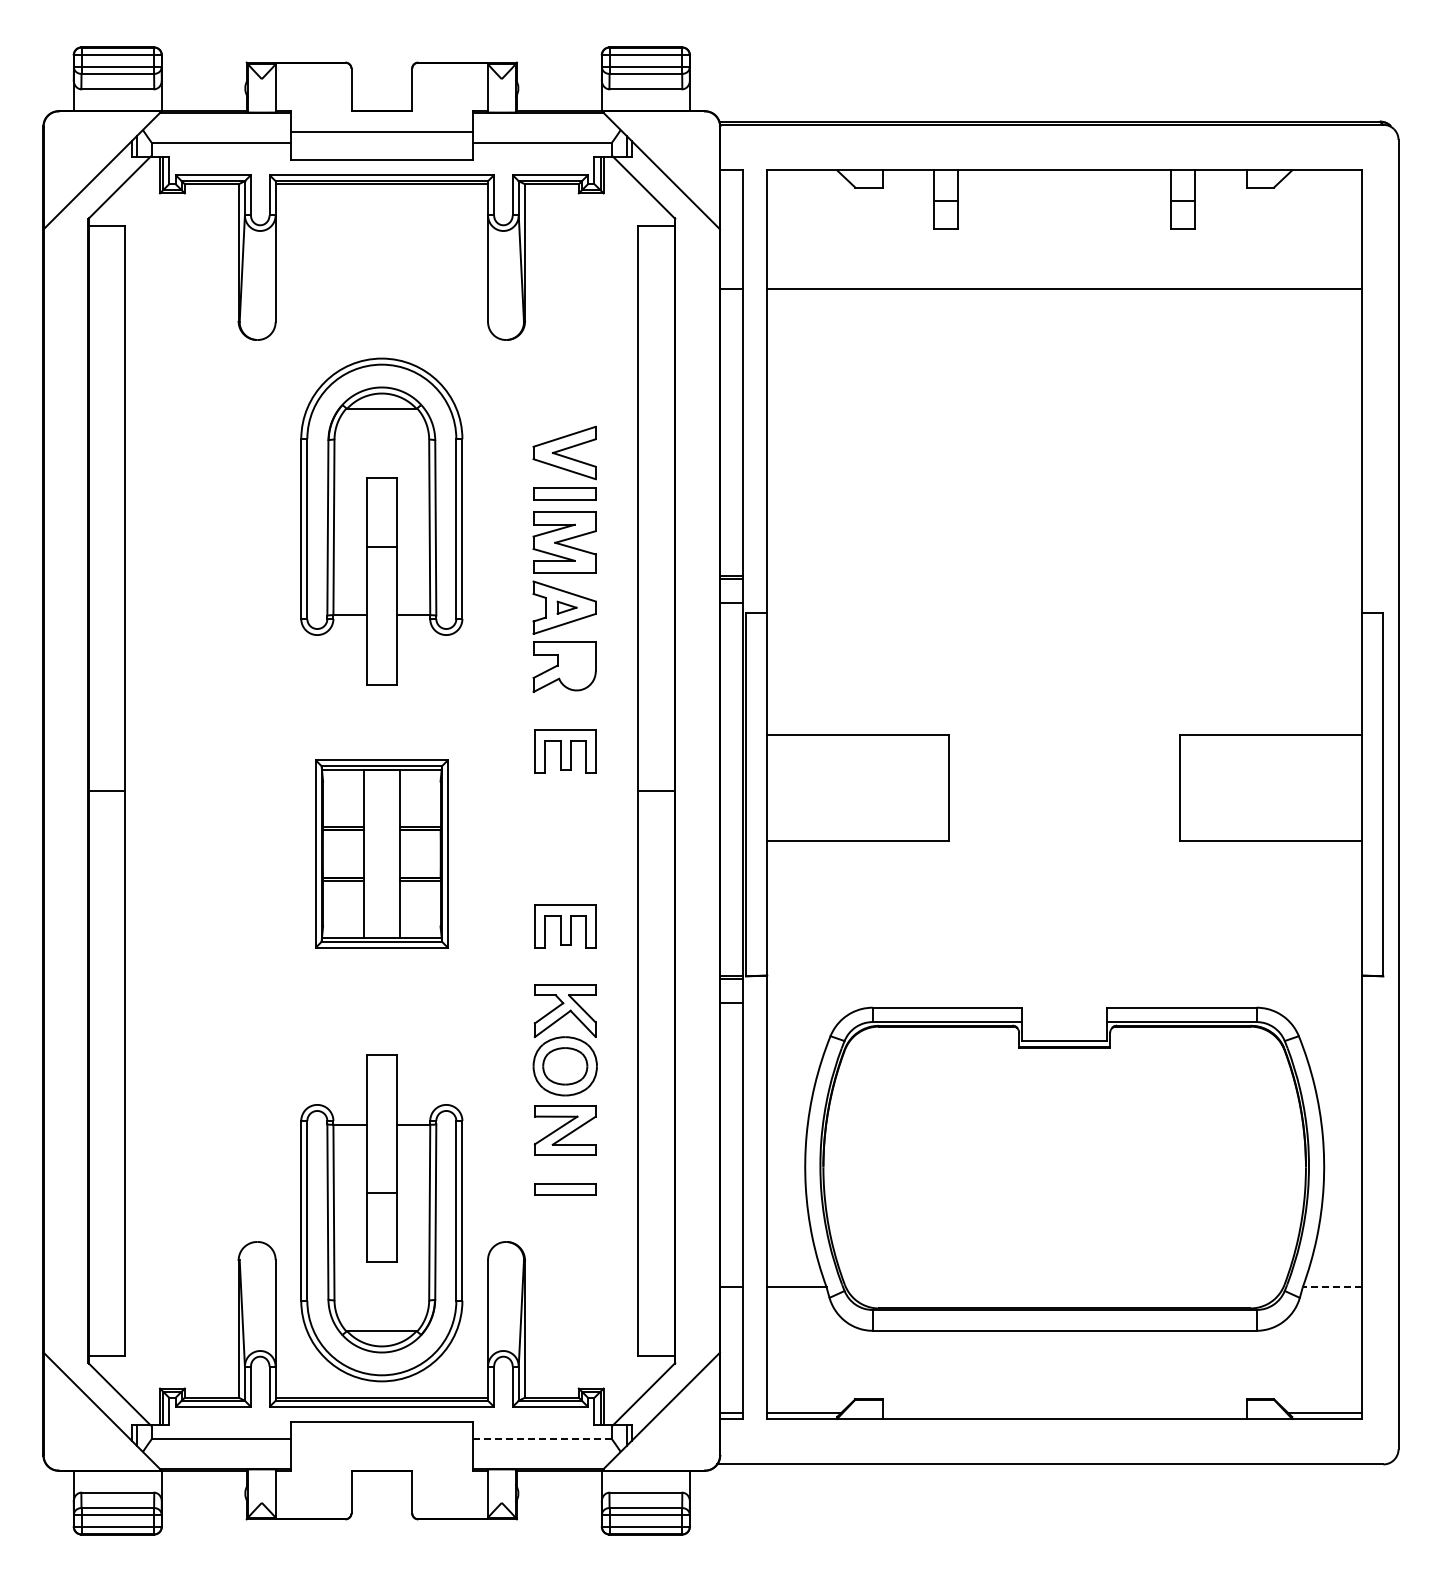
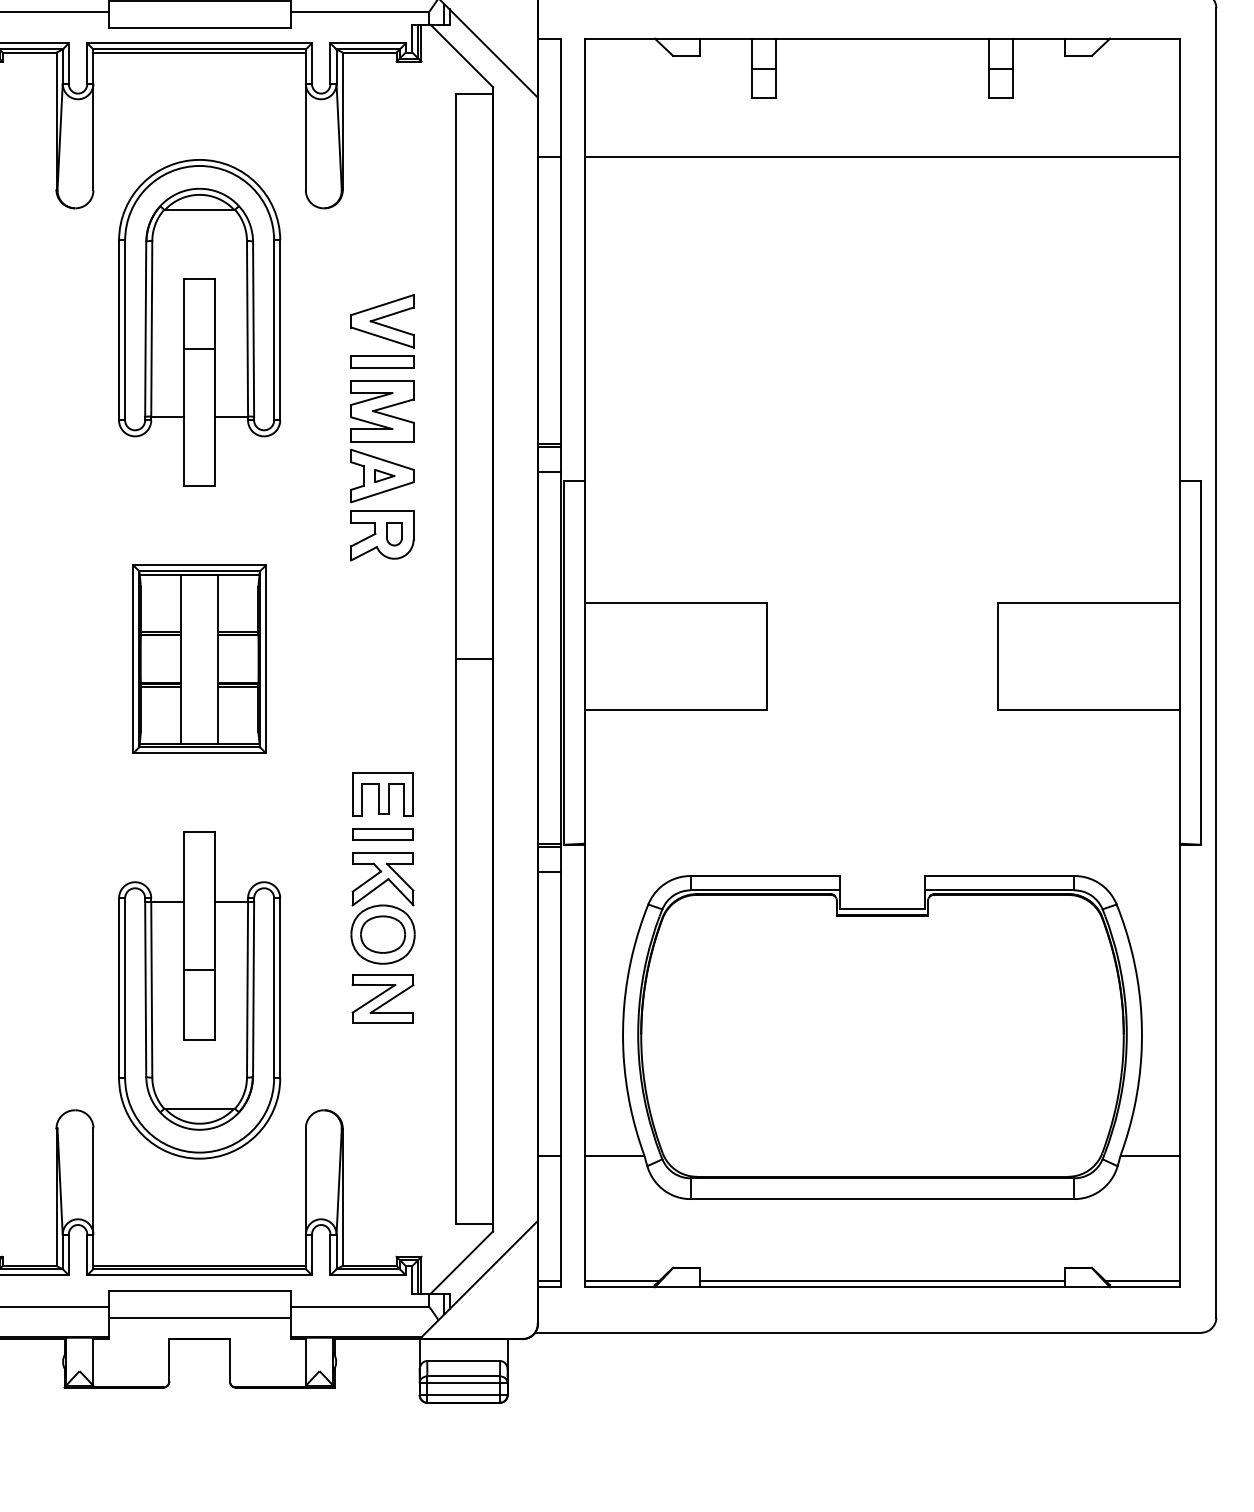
part: (381, 521) -> (199, 322), moved
part: (576, 666) -> (394, 534), added
part: (565, 751) -> (383, 619), removed
part: (381, 853) -> (199, 658), moved
part: (565, 1189) -> (383, 834), moved
part: (381, 1218) -> (199, 995), moved
line: (1332, 1287) -> (1150, 1155), dashed -> solid
line: (1064, 1413) -> (882, 1281), added
line: (542, 1438) -> (360, 1306), dashed -> solid
line: (381, 1449) -> (199, 1317), added

